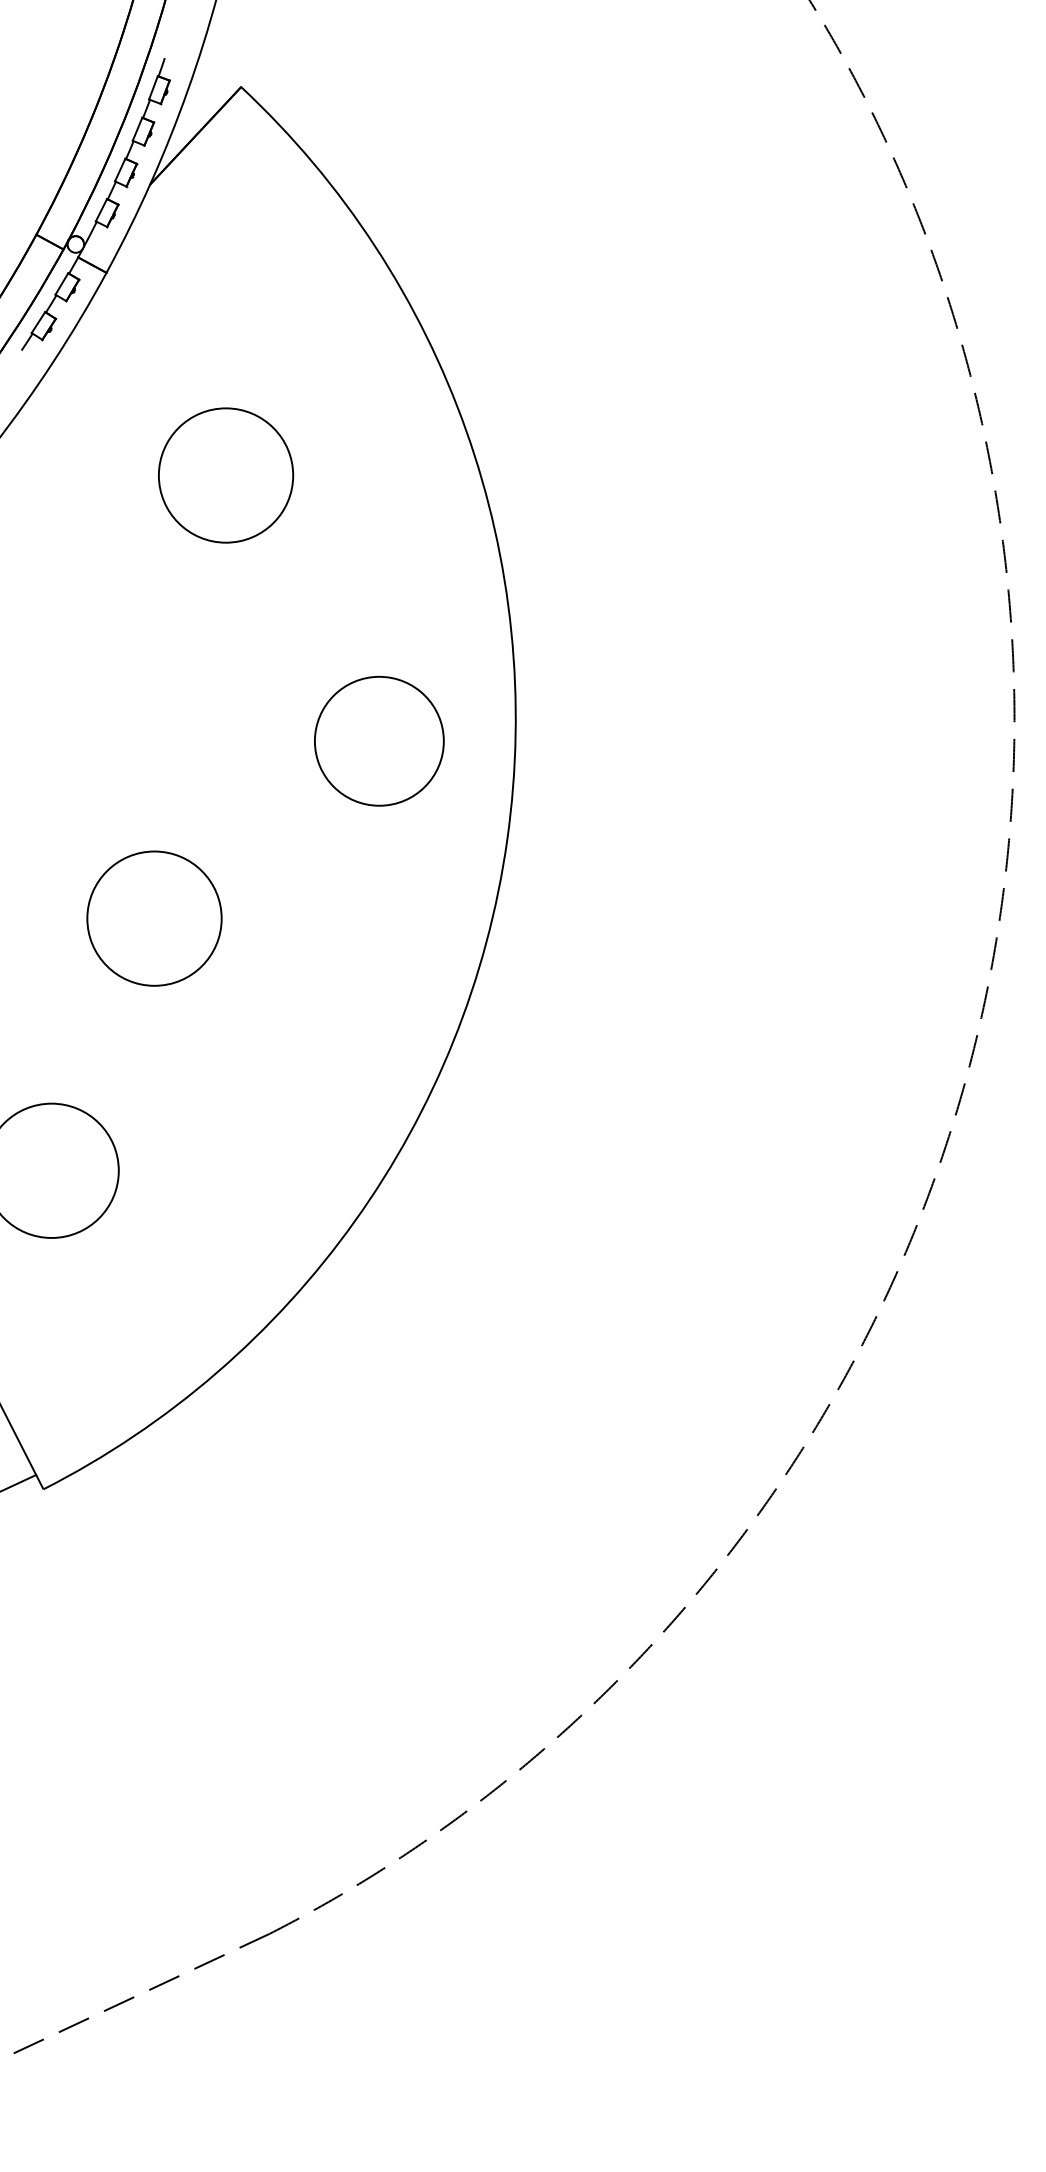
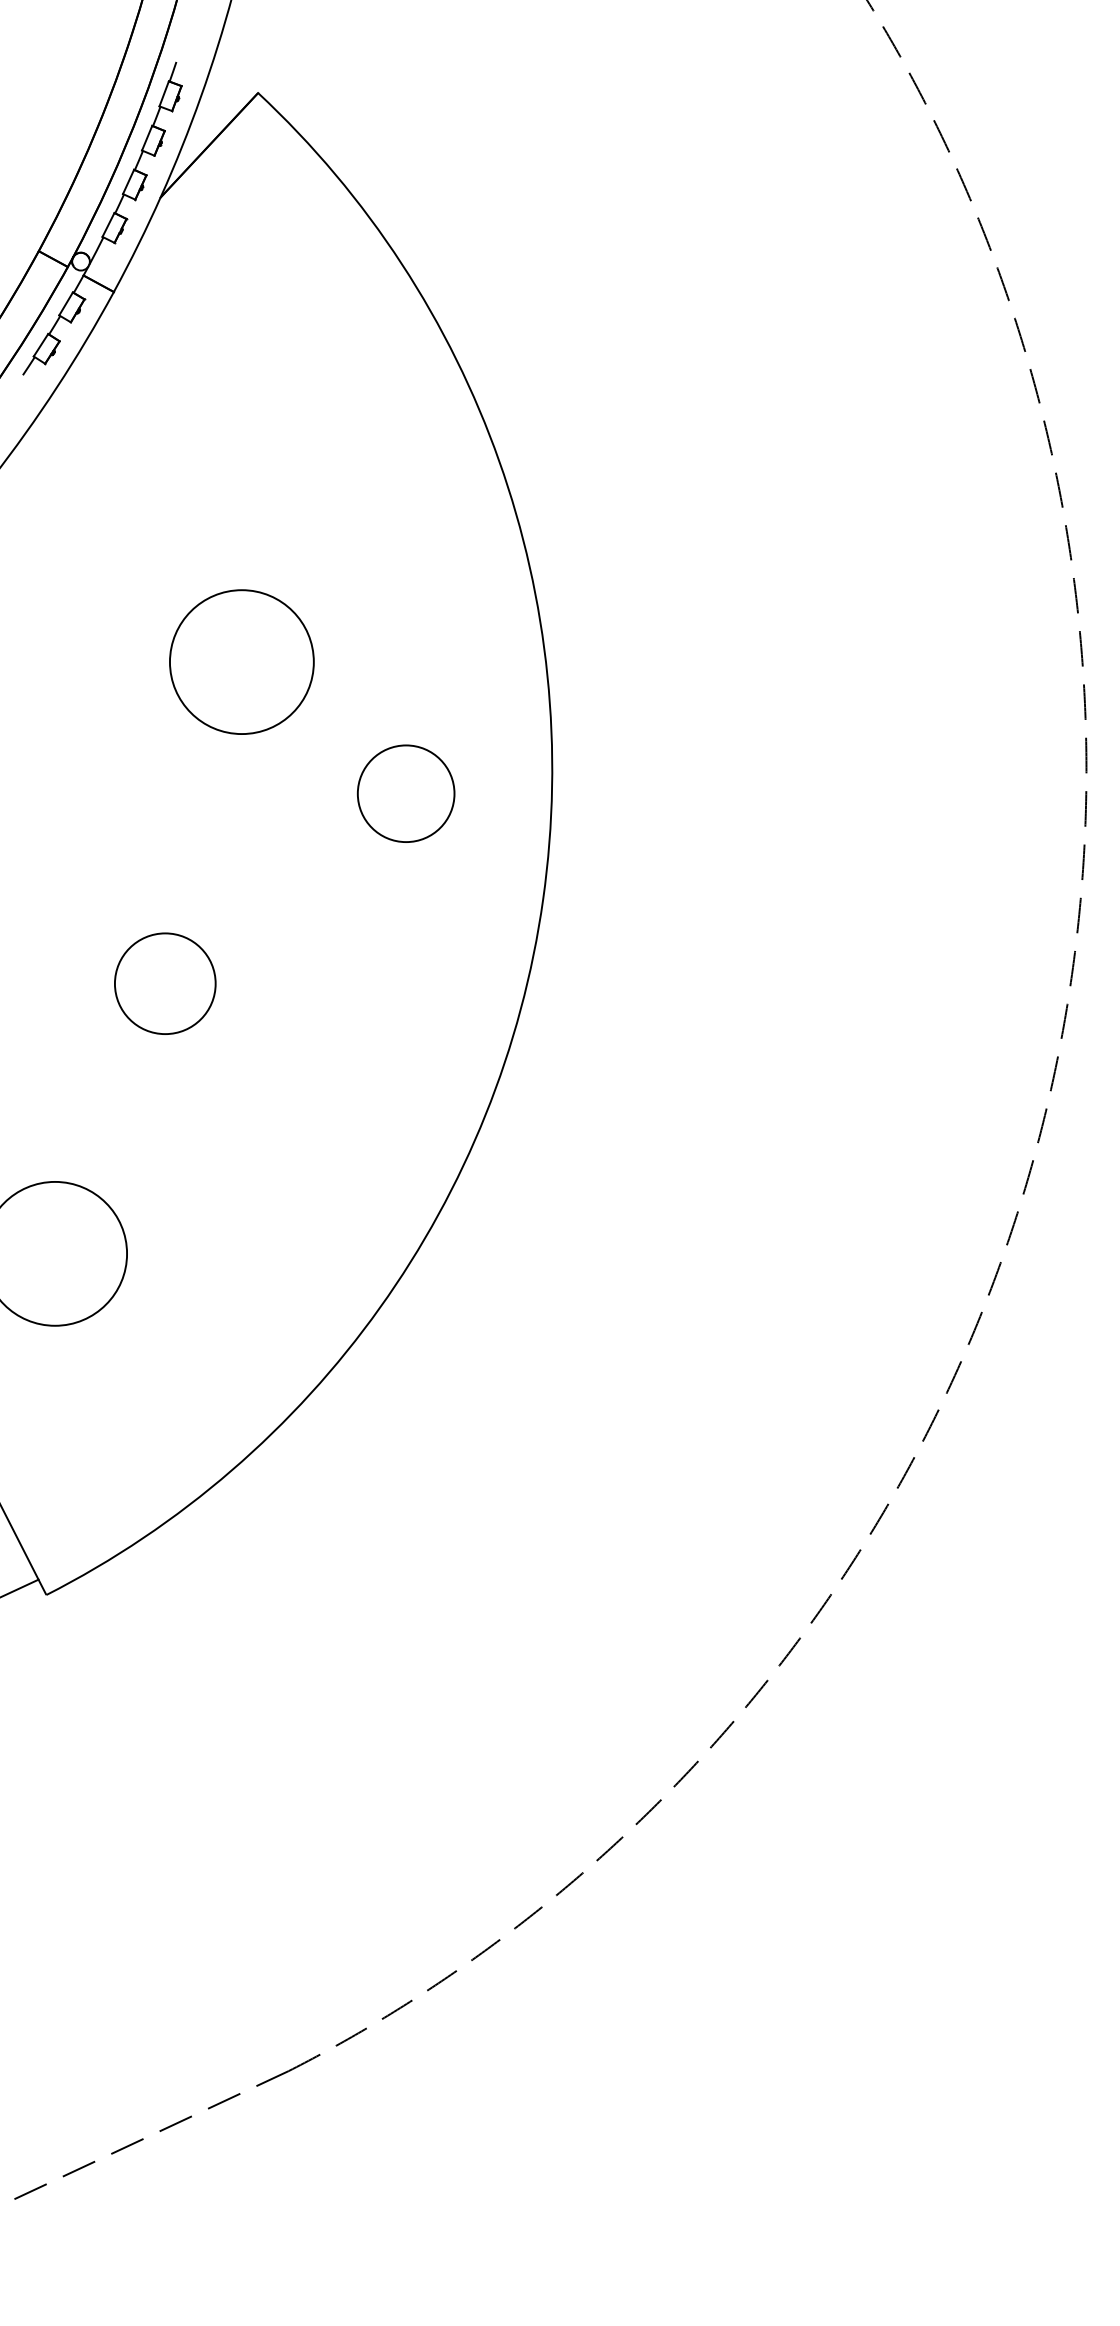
circle: (225, 474) -> (241, 661), moved
circle: (379, 741) -> (406, 793), size x0.7
circle: (154, 918) -> (165, 983), size x0.7

